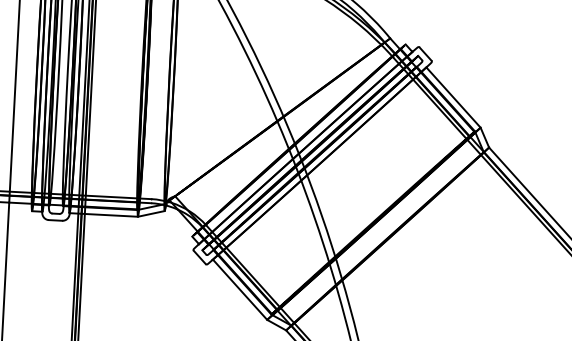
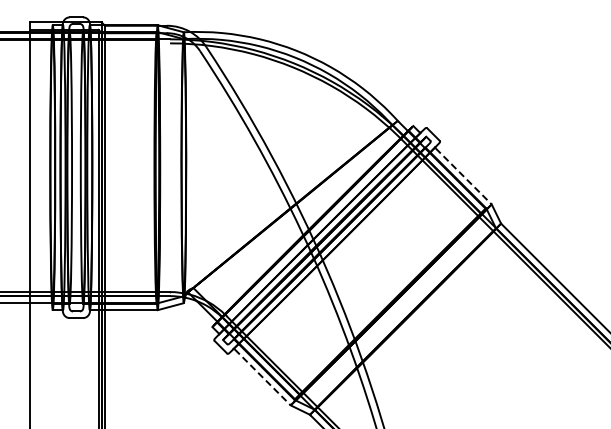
line: (453, 98) -> (463, 176), solid -> dashed
line: (240, 290) -> (262, 377), solid -> dashed

